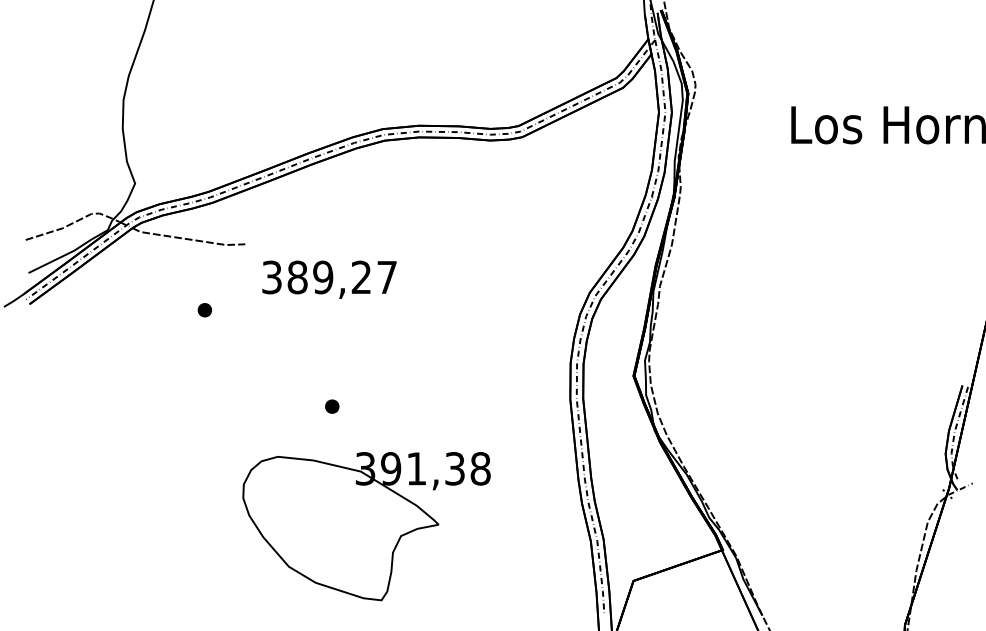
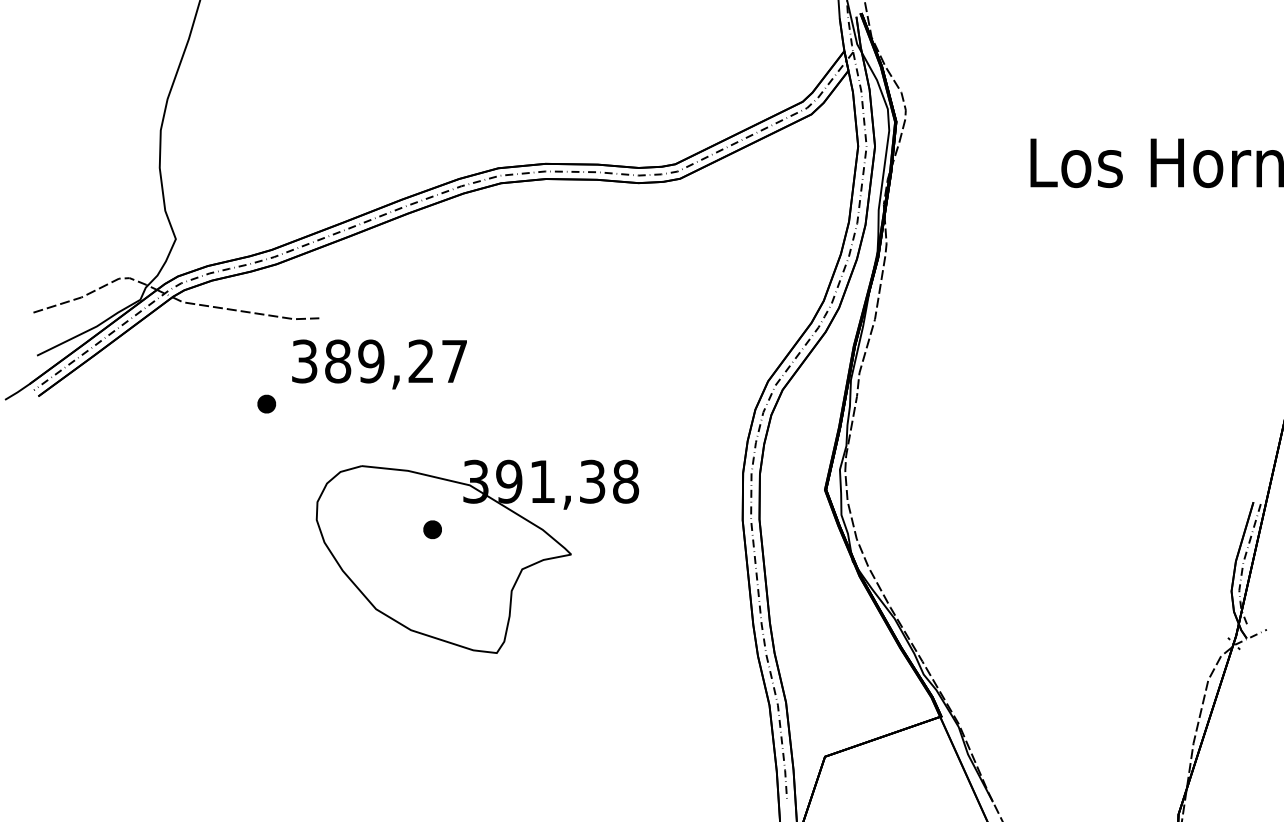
text: (329, 279) -> (379, 364), moved
part: (366, 526) -> (477, 556), moved

